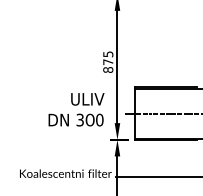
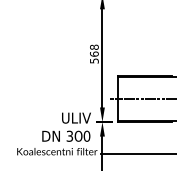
text: (108, 61) -> (94, 53), 875 -> 568
text: (76, 109) -> (66, 127), moved

